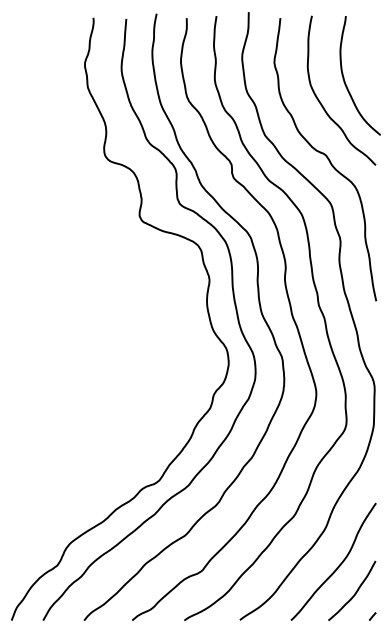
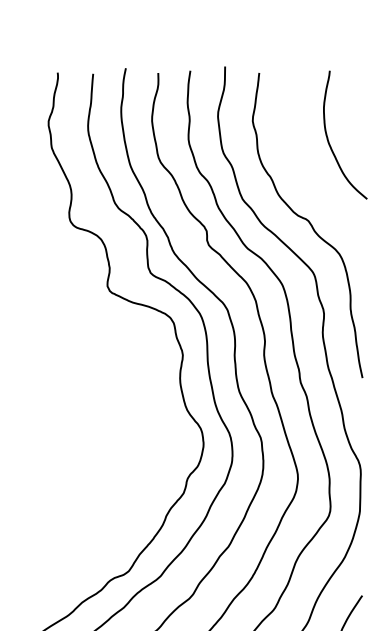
curve: (321, 102) -> (303, 163), removed

